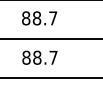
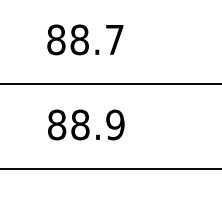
text: (53, 57) -> (115, 124), 88.7 -> 88.9

